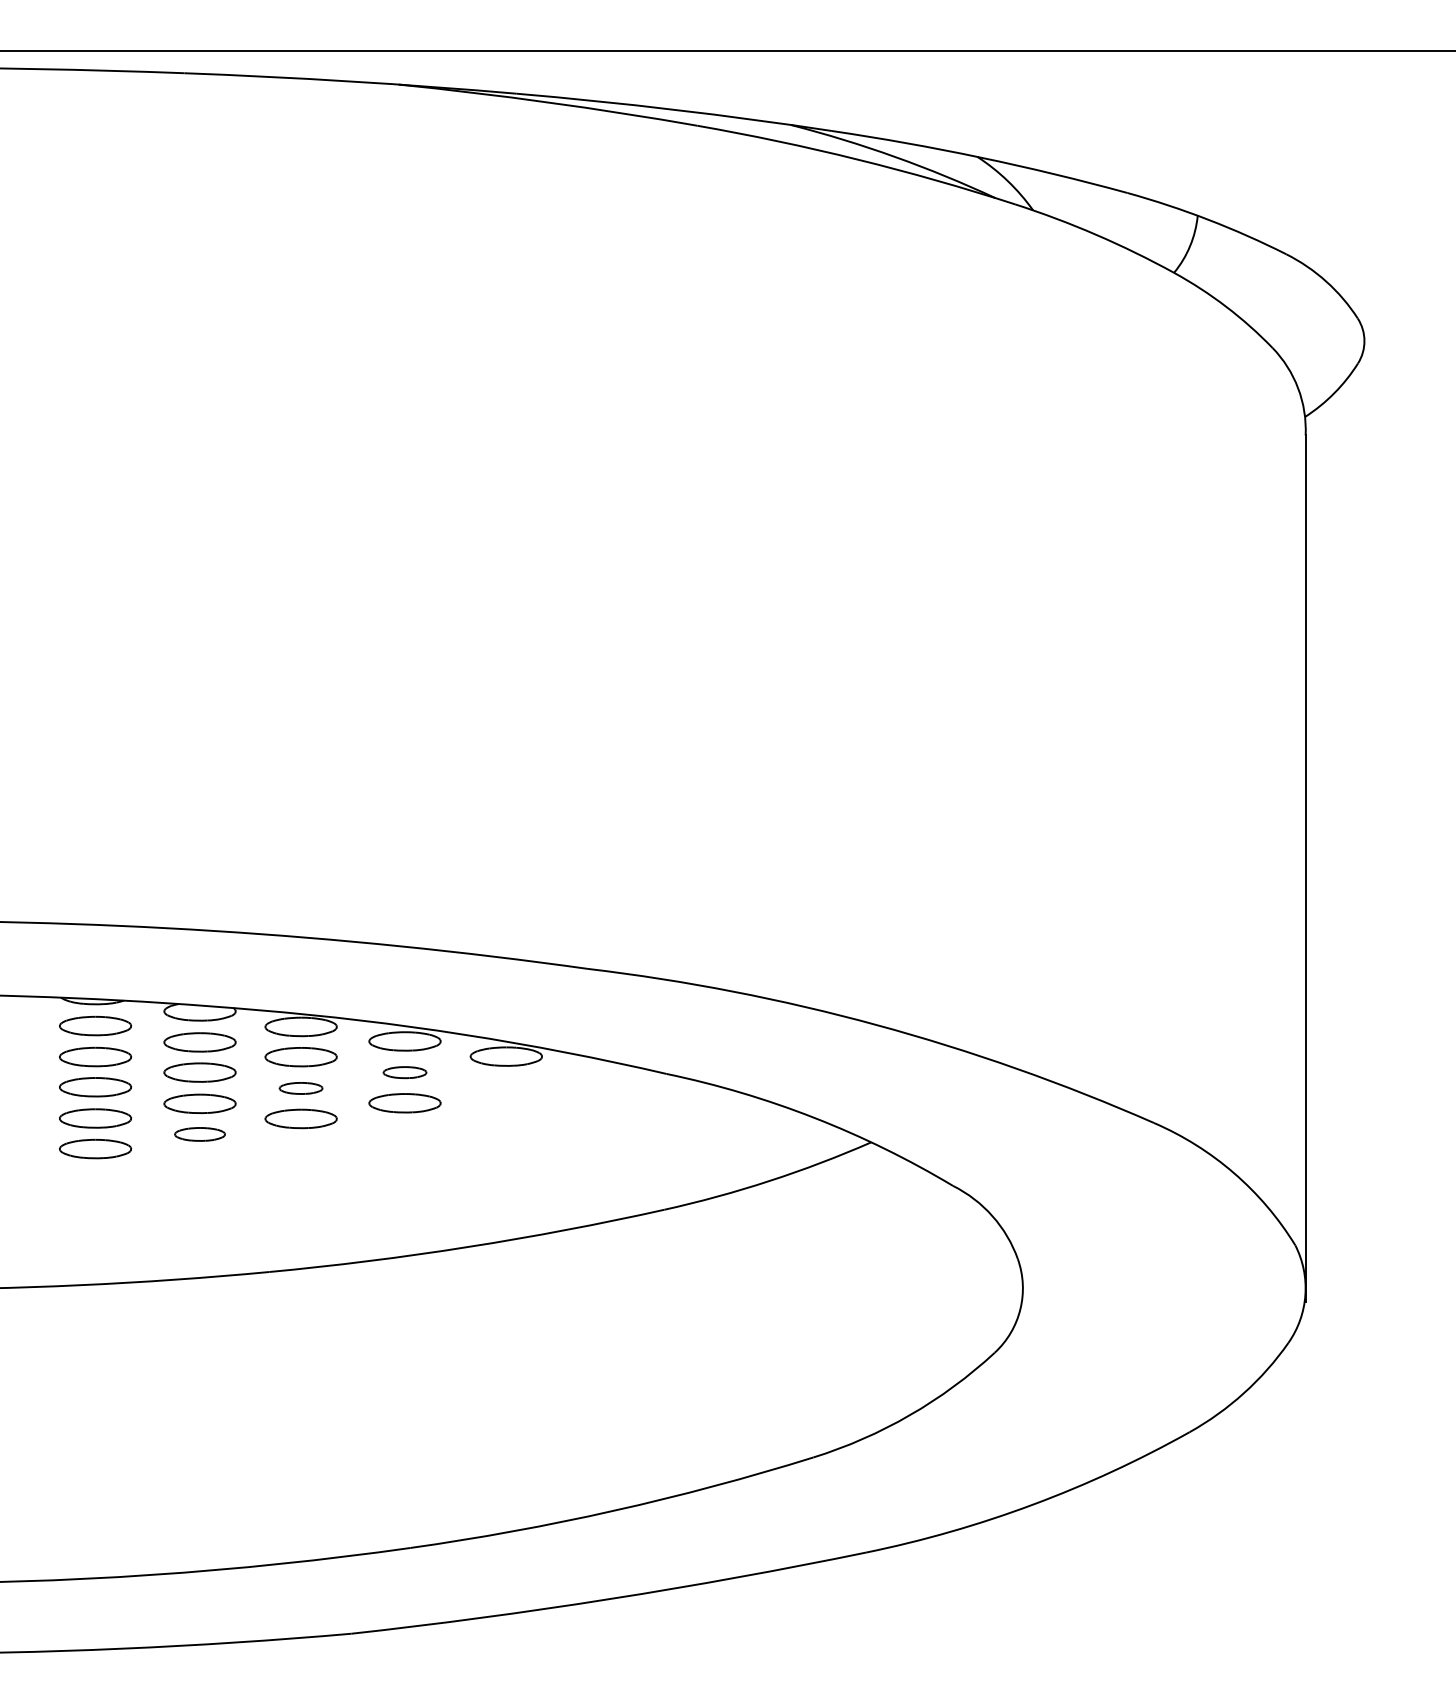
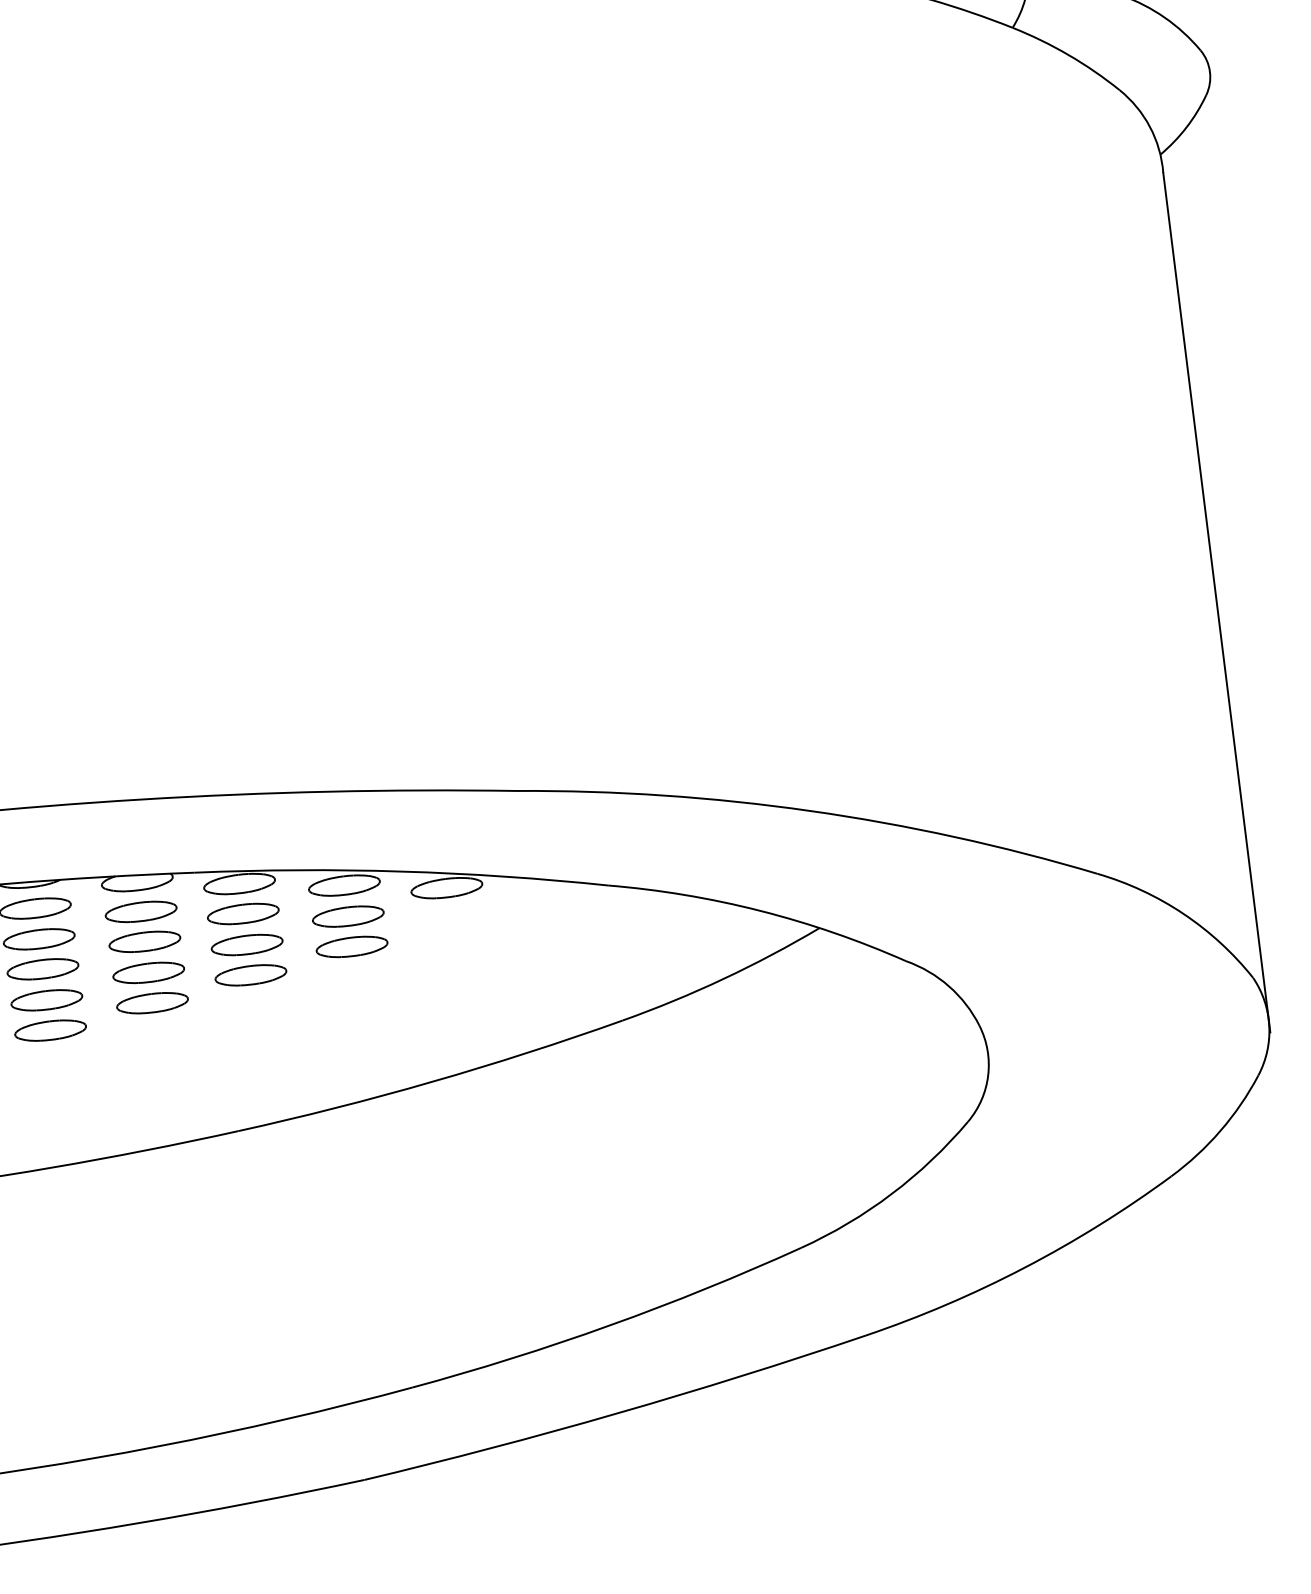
part: (404, 1072) -> (347, 916), size x1.67
part: (300, 1088) -> (246, 945), size x1.67
part: (199, 1134) -> (152, 1003), size x1.43

